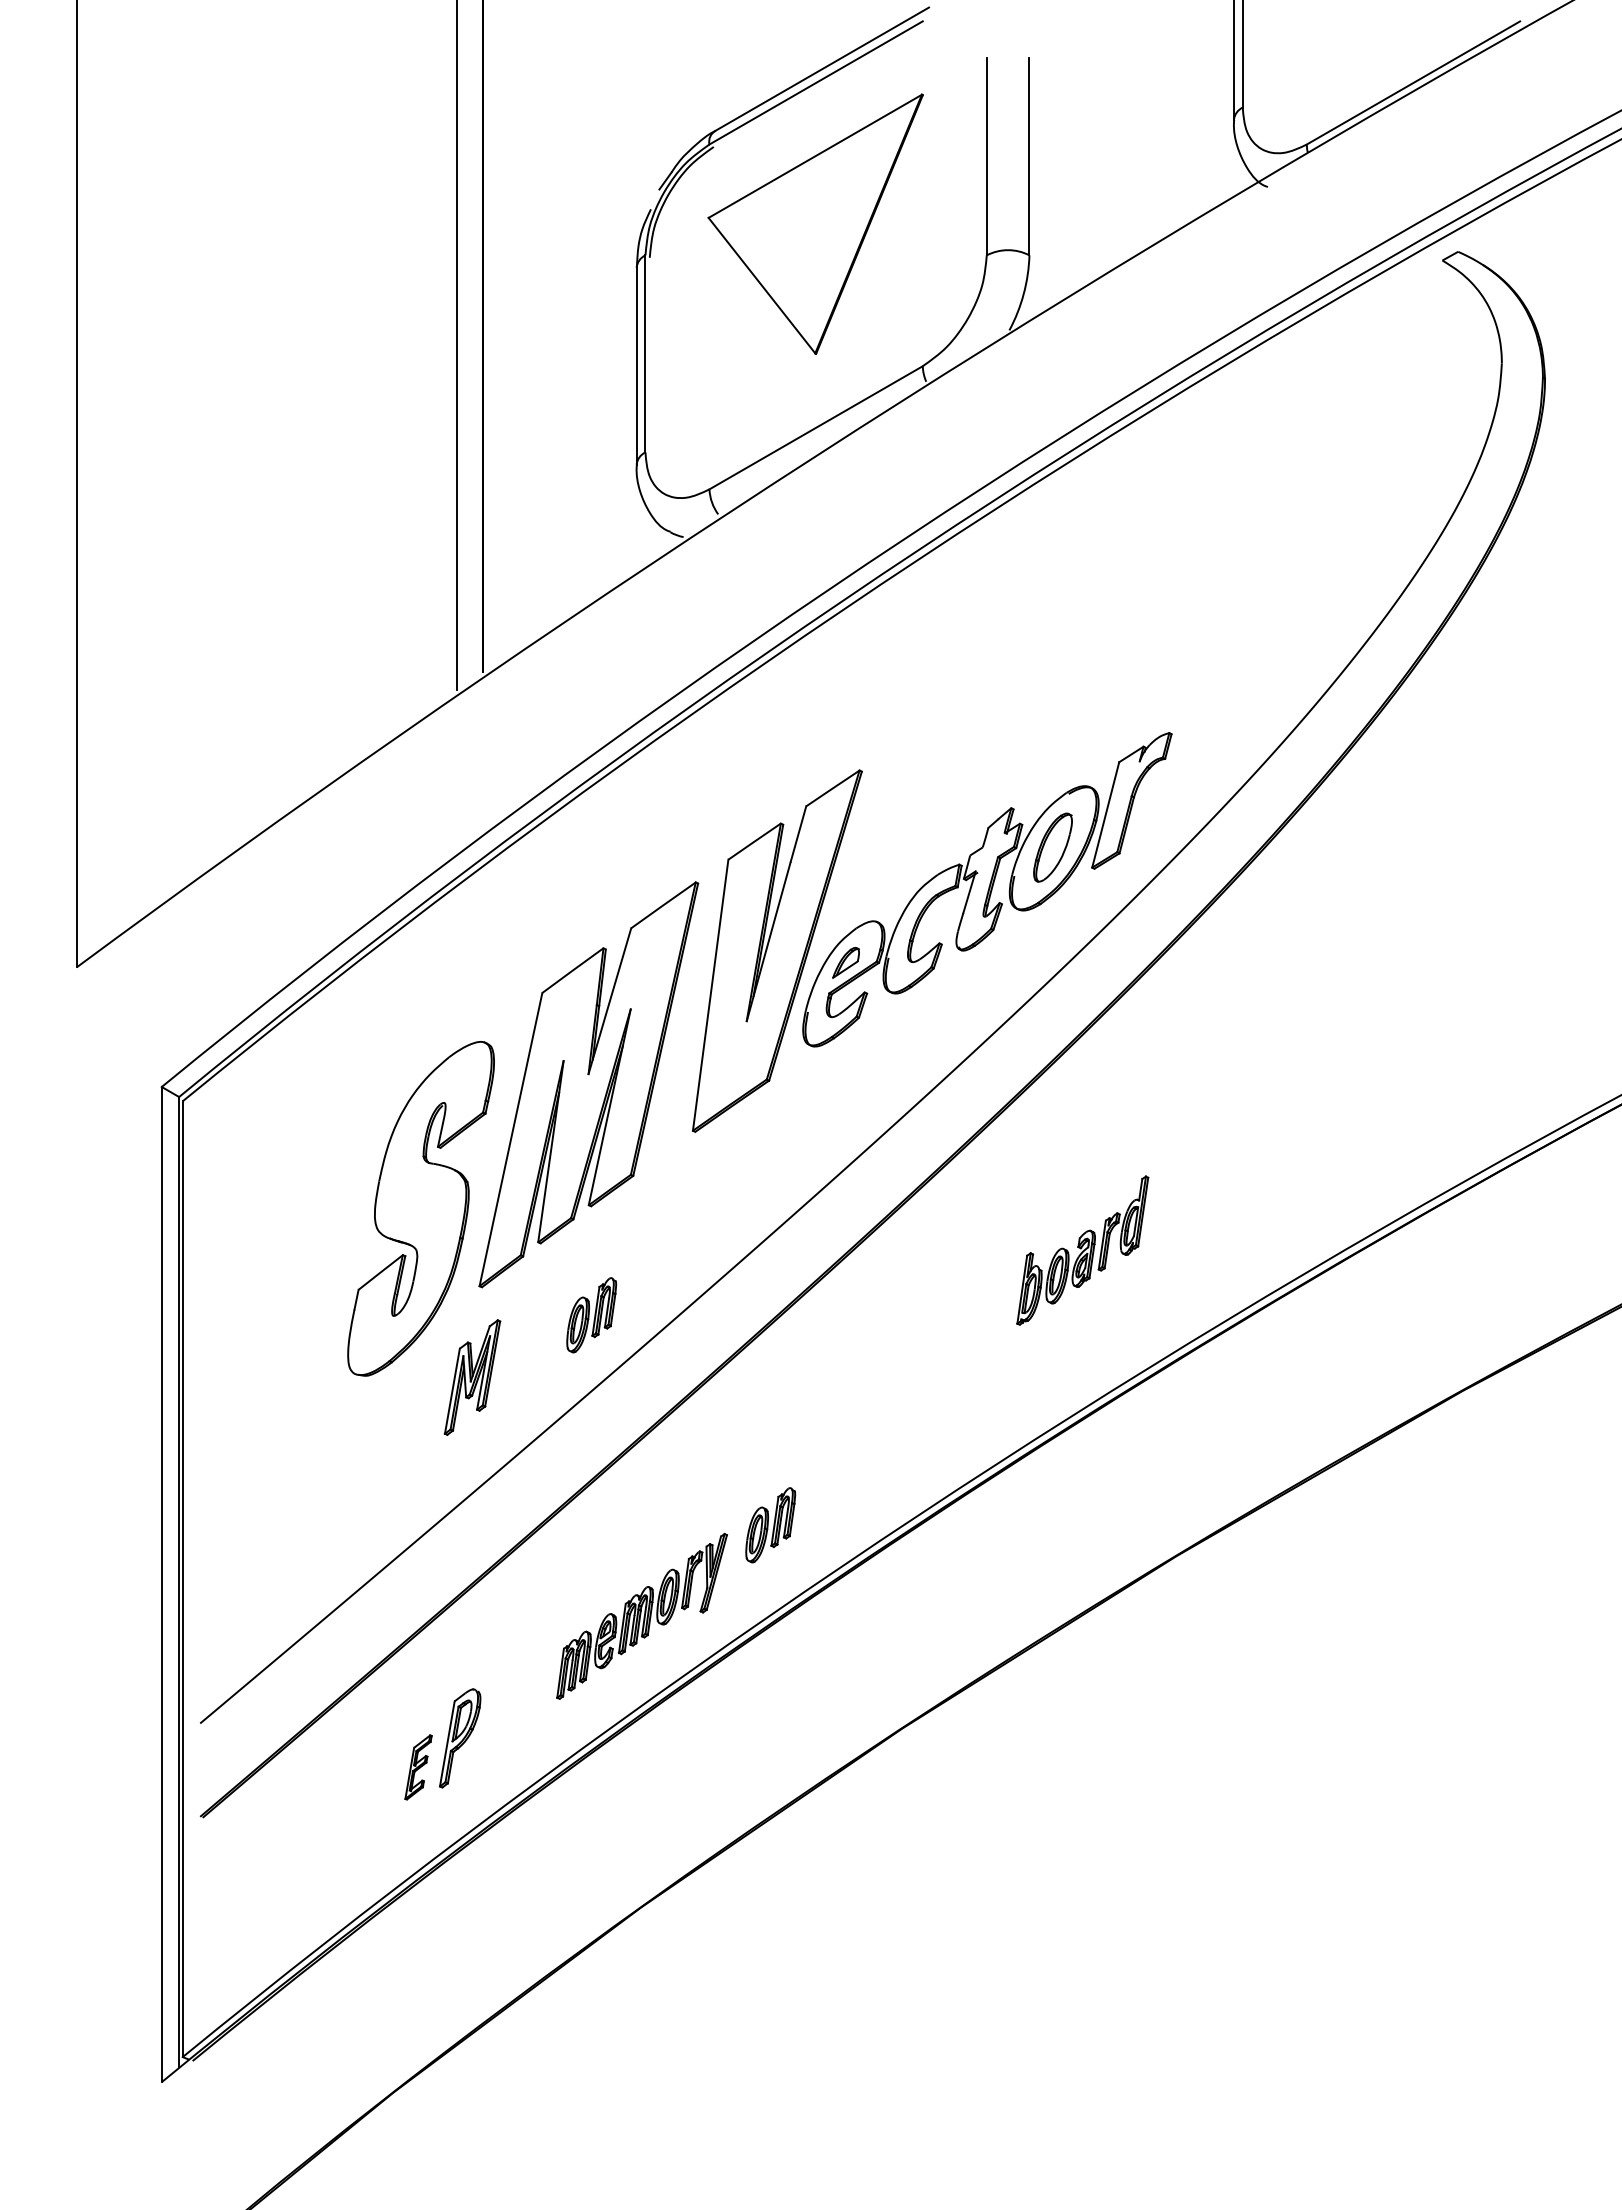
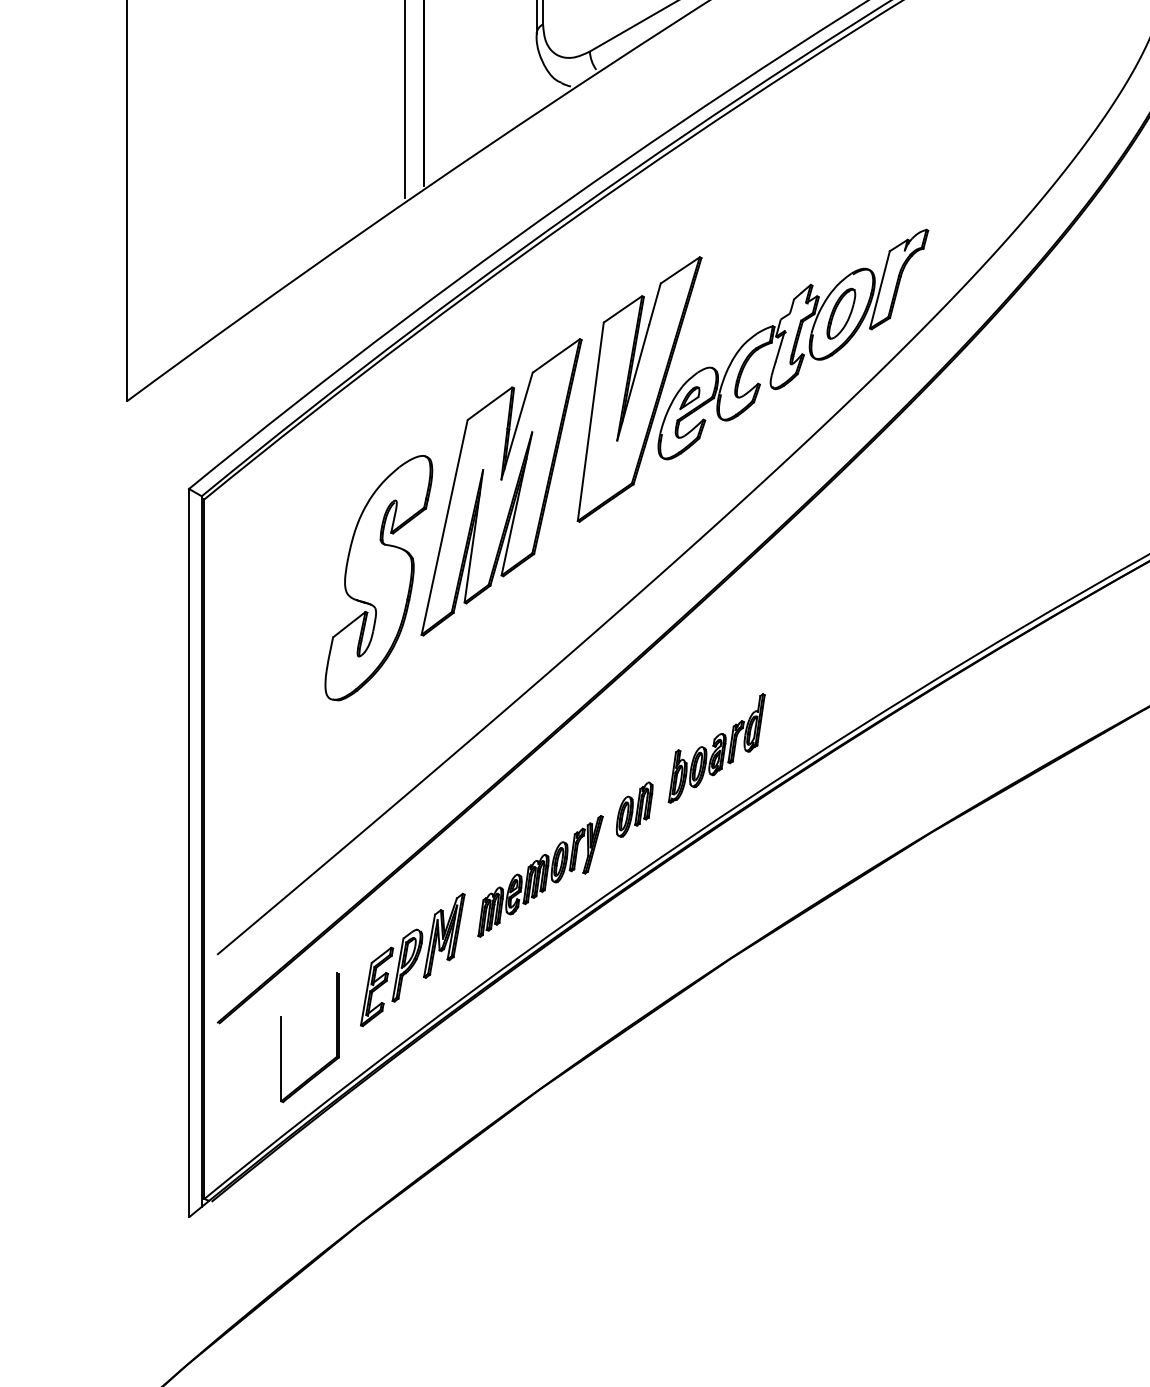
part: (1082, 1250) -> (716, 748), moved
part: (591, 1315) -> (503, 656), removed
part: (472, 1377) -> (444, 935), moved
part: (418, 1767) -> (376, 987), size x1.67
part: (363, 1836) -> (336, 1037), added

